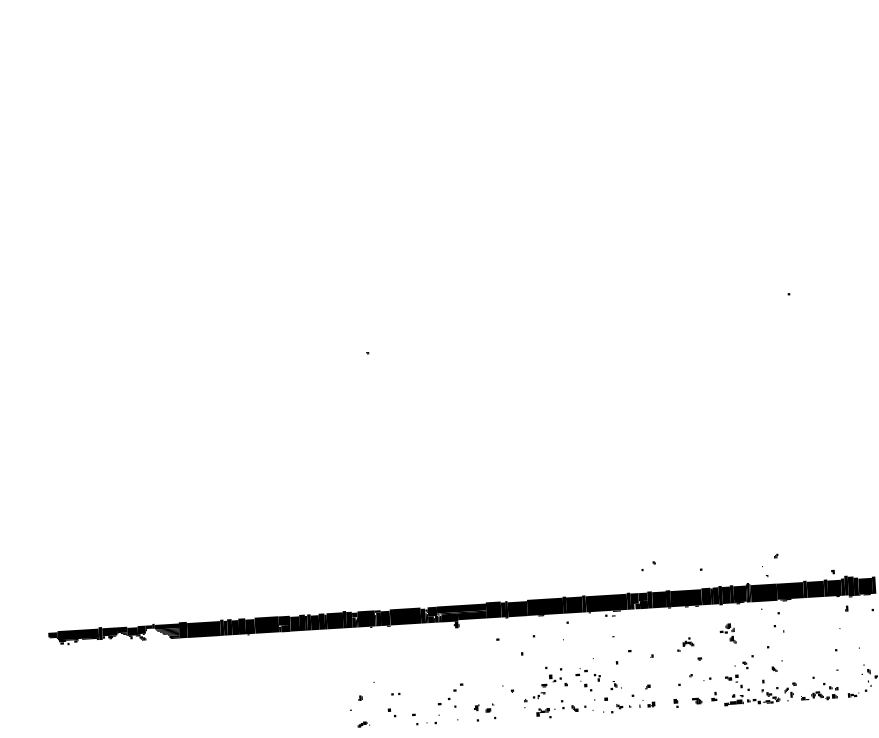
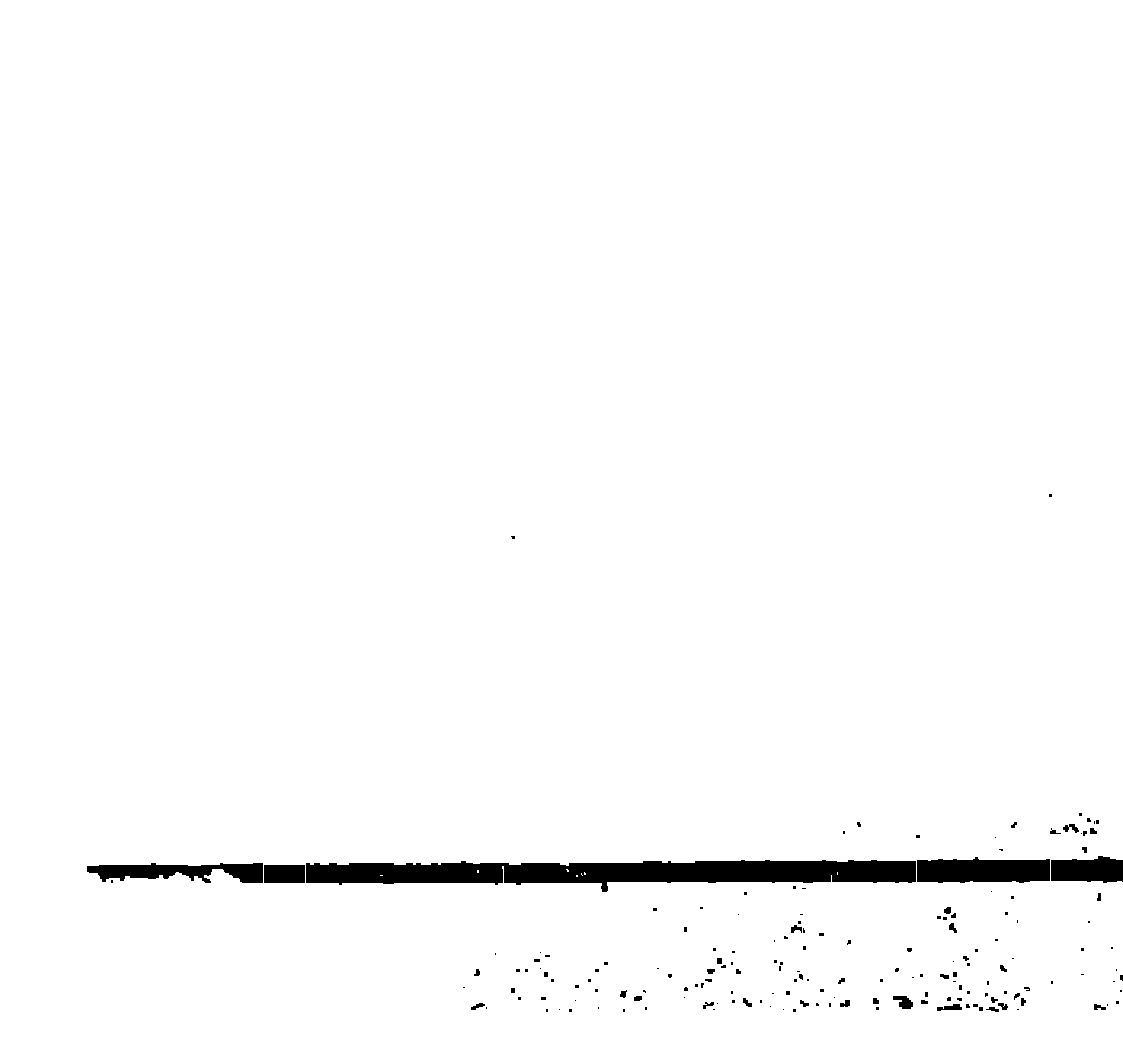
part: (685, 643) -> (794, 929), moved
part: (583, 679) -> (543, 966), moved
part: (819, 691) -> (1074, 824), moved
part: (696, 701) -> (902, 1002), size x1.6
part: (545, 713) -> (710, 1006), size x0.6

